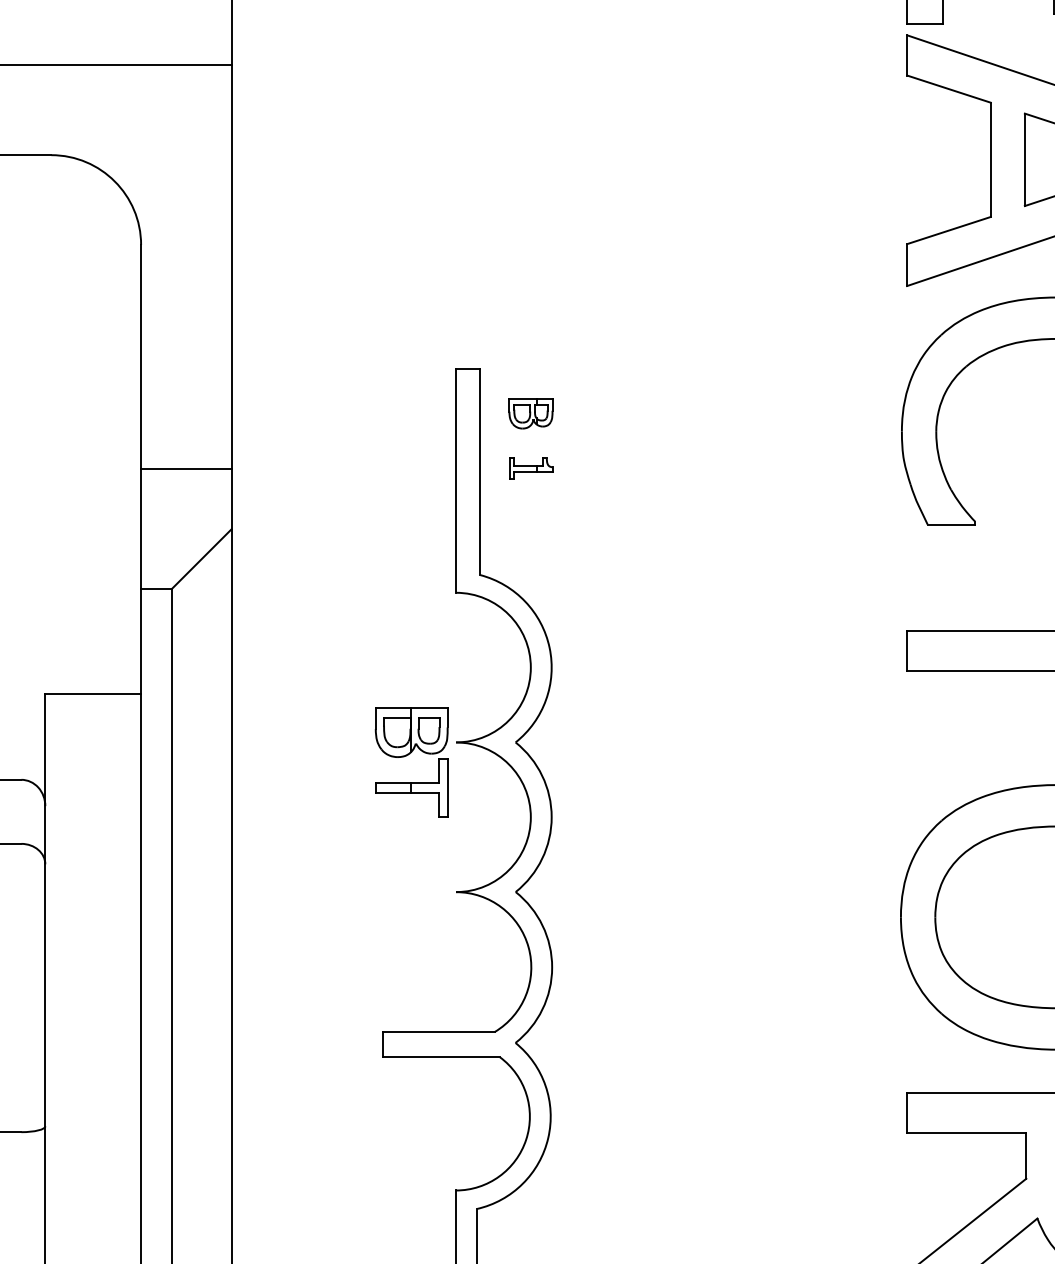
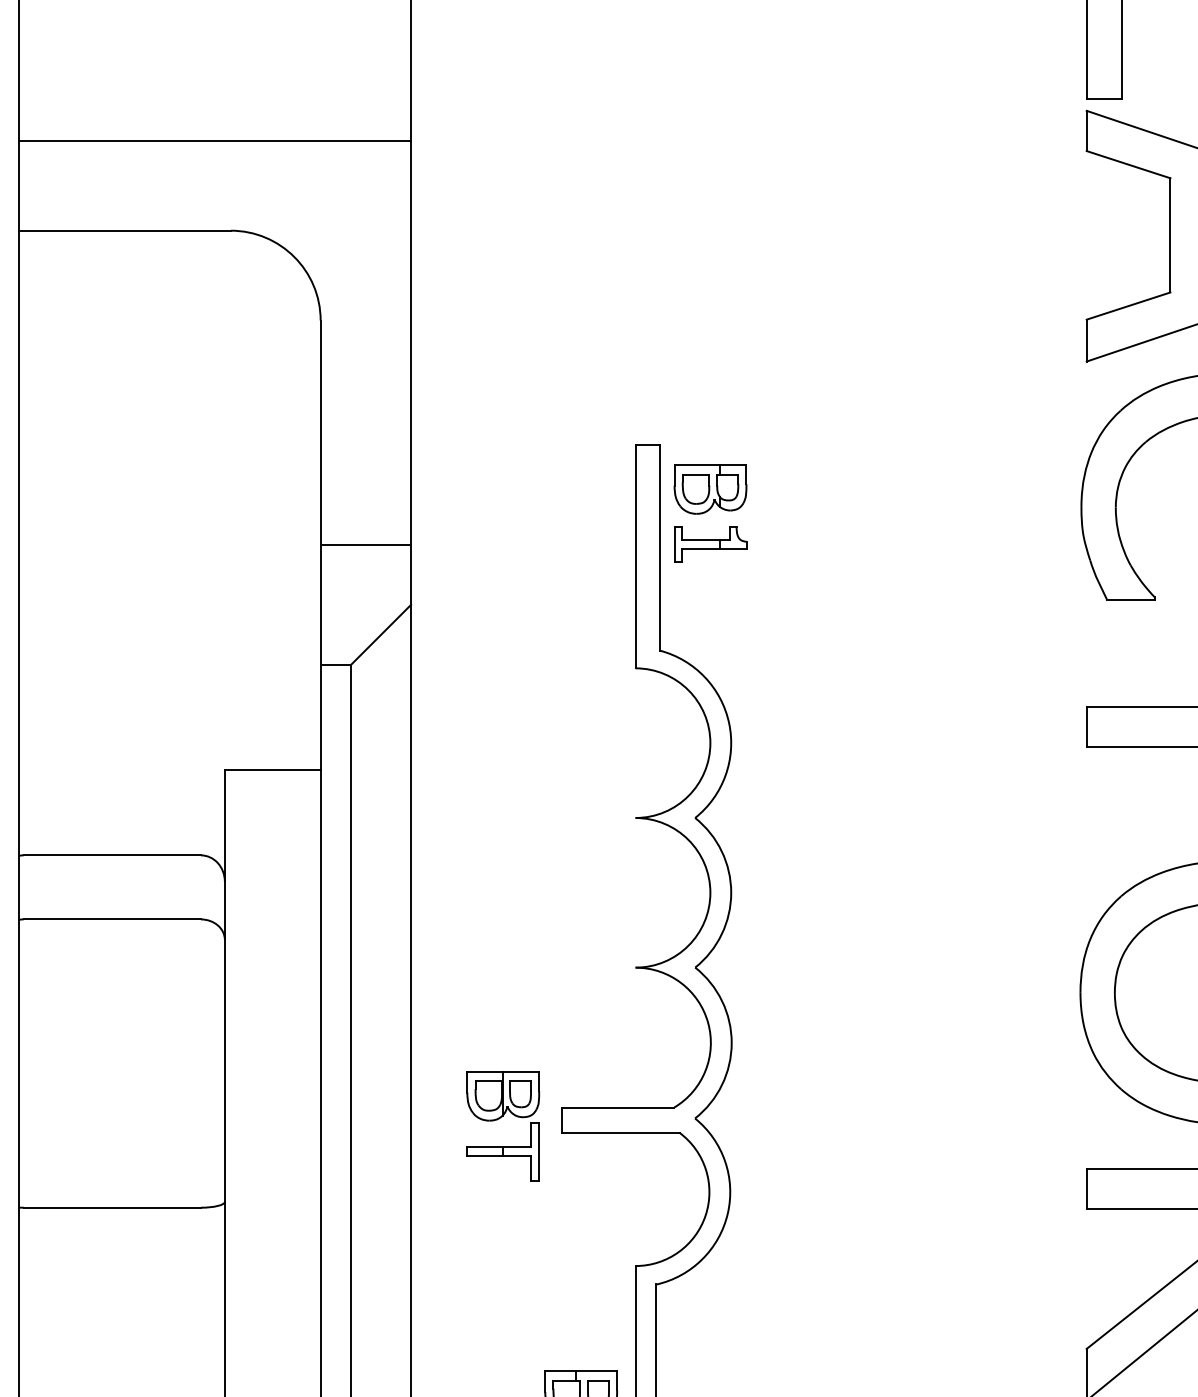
part: (530, 413) -> (710, 489), size x1.67
part: (530, 468) -> (710, 544), size x1.67
part: (407, 755) -> (499, 1119), moved

